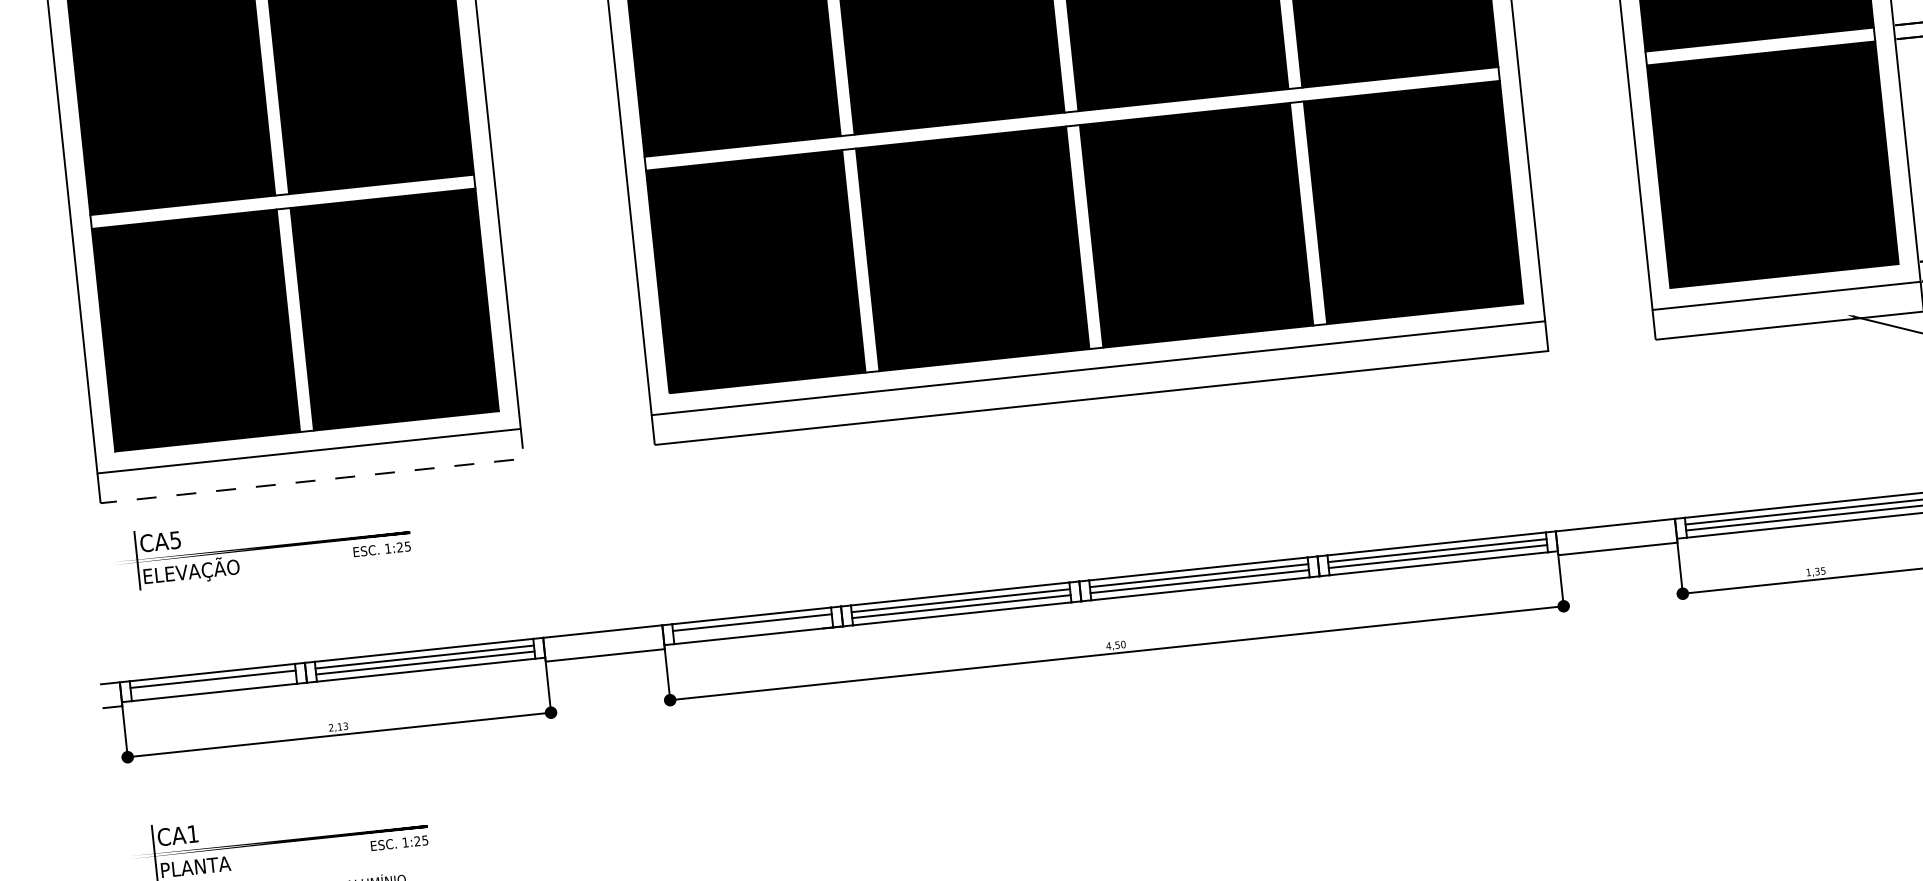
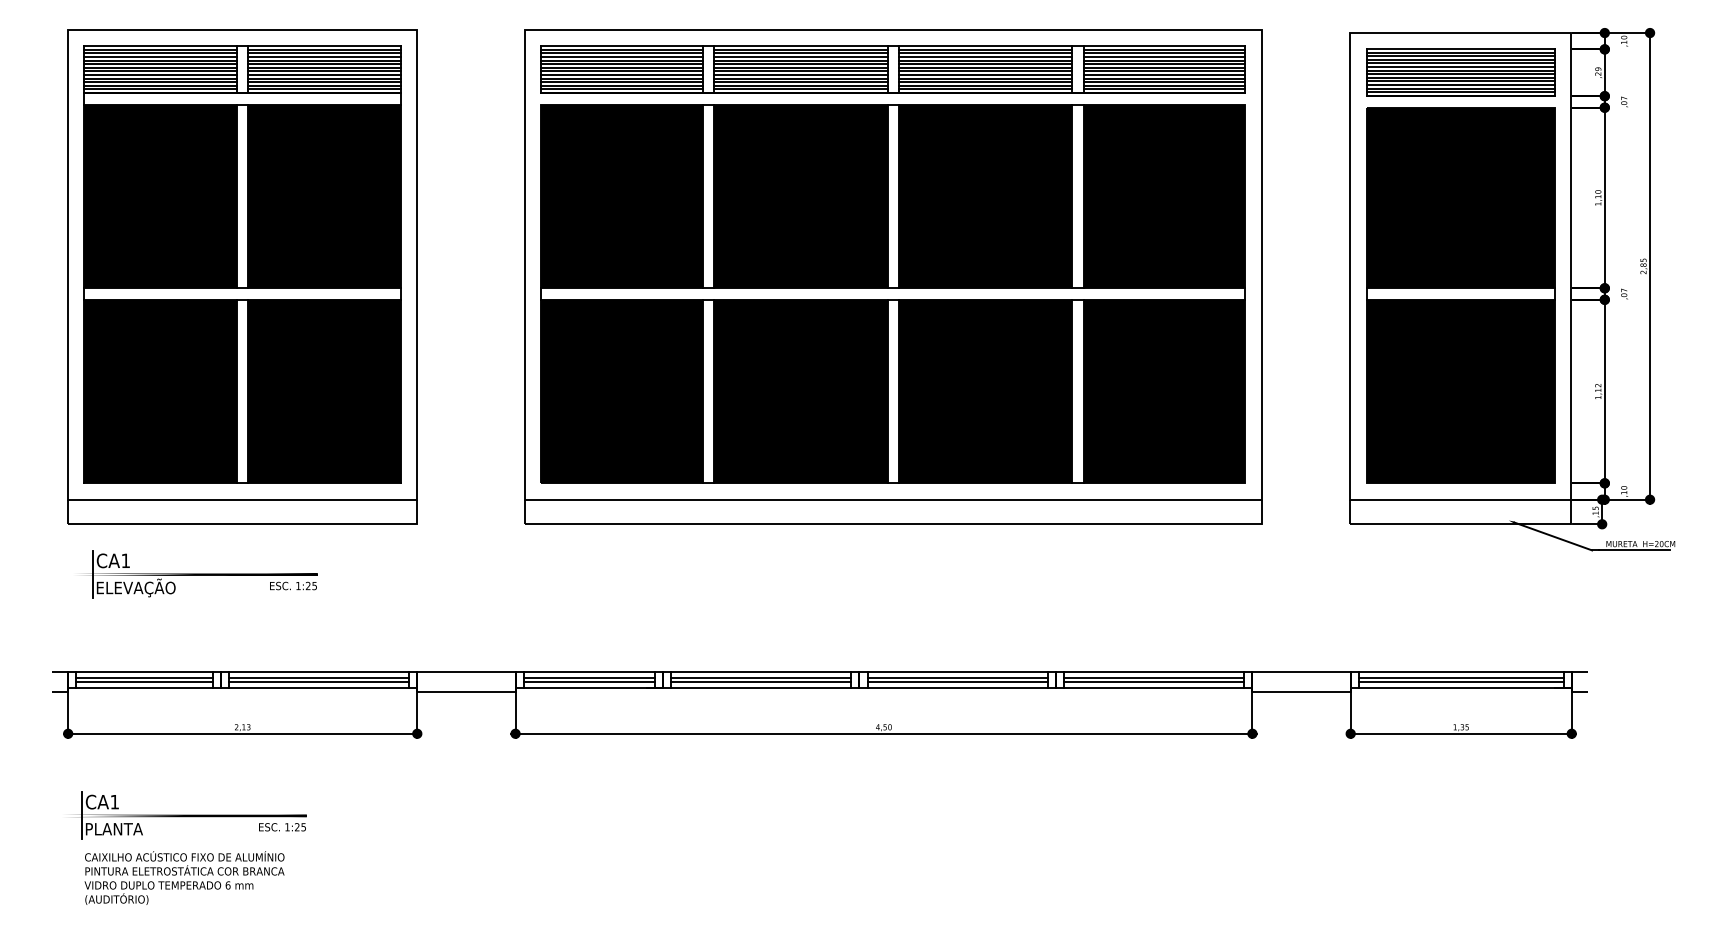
line: (328, 479) -> (255, 524), dashed -> solid
text: (175, 539) -> (125, 560), CA5 -> CA1
line: (752, 628) -> (588, 682), added
line: (213, 685) -> (144, 682), added

